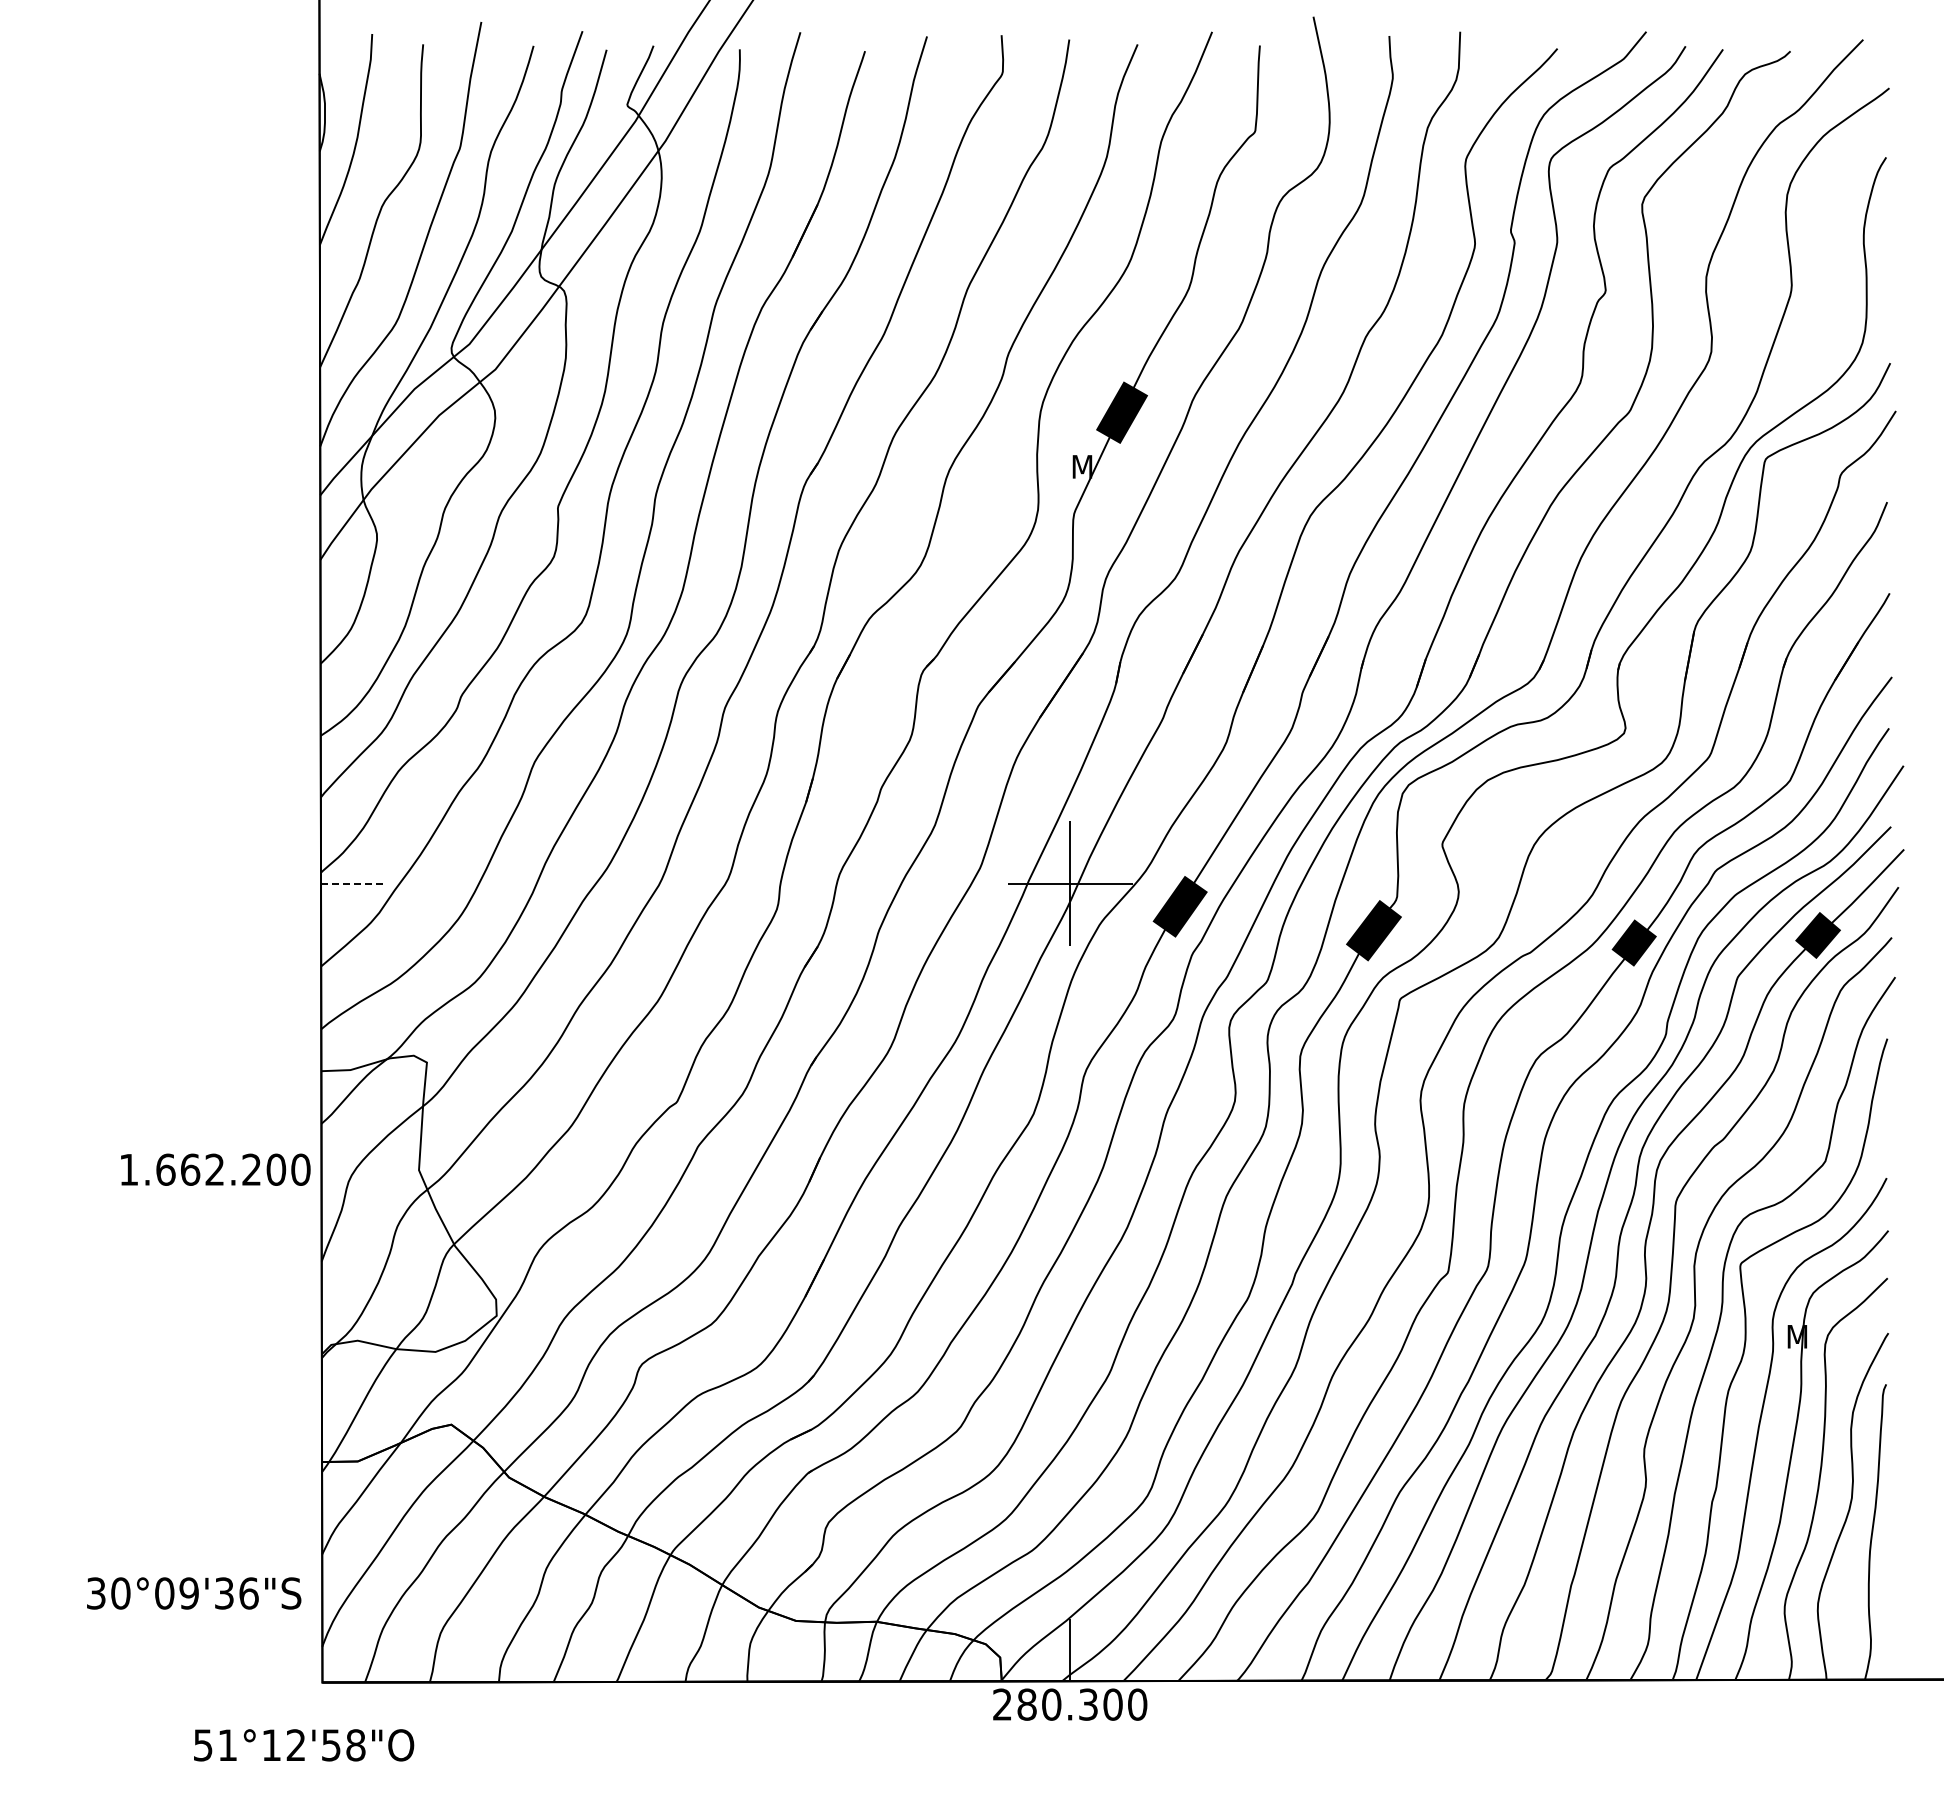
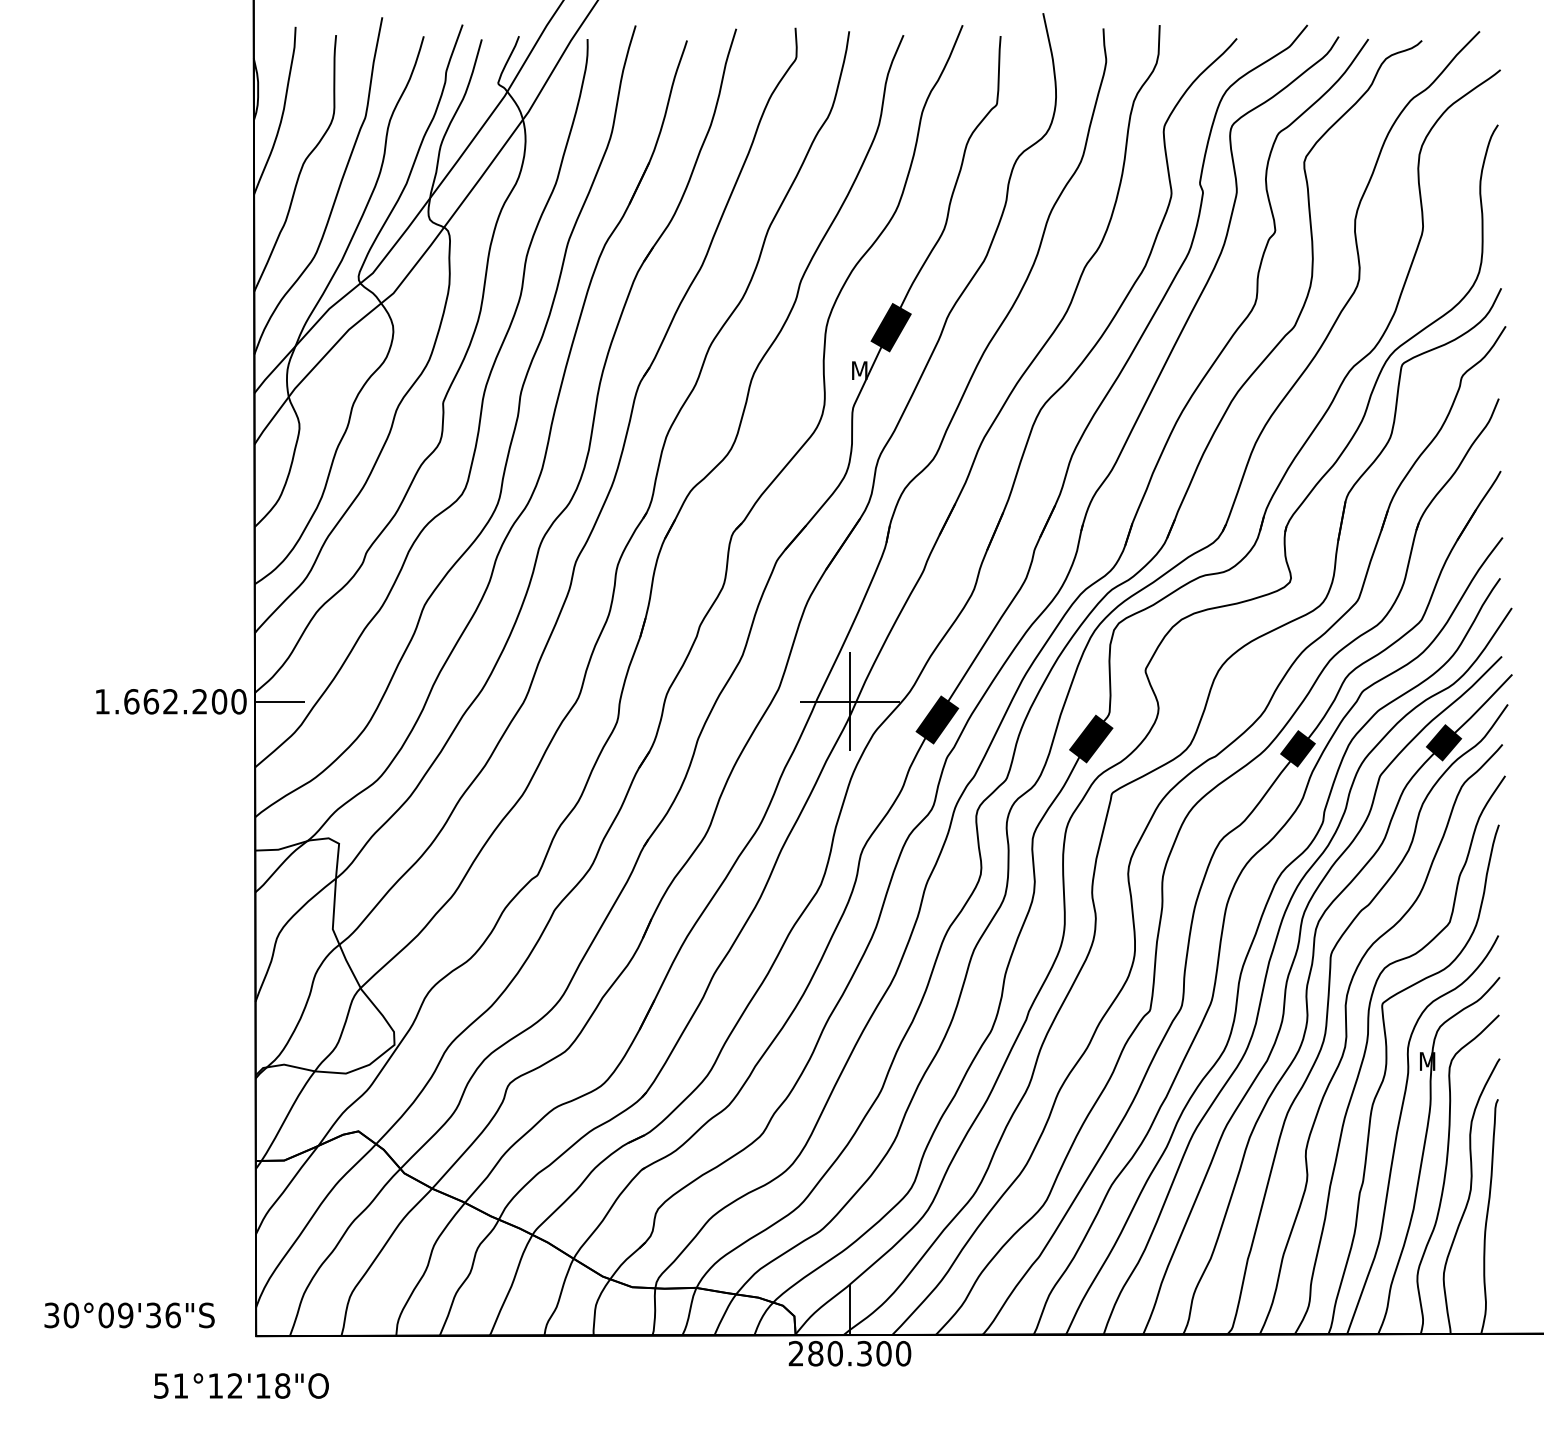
line: (352, 883) -> (279, 701), dashed -> solid
text: (215, 1169) -> (171, 701), moved
text: (194, 1593) -> (129, 1315), moved
text: (331, 1745) -> (263, 1386), 51°12'58"O -> 51°12'18"O

